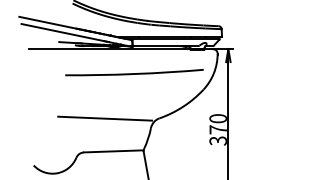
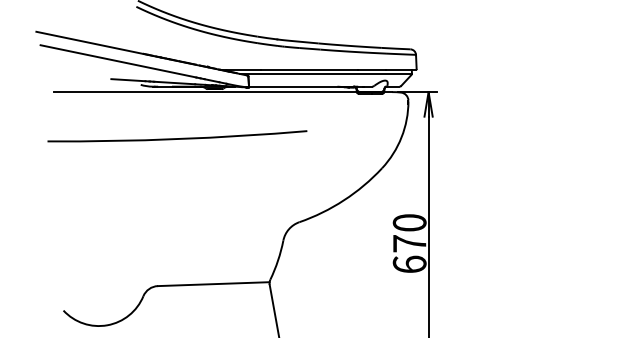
arc: (134, 73) -> (177, 138), moved
line: (105, 118) -> (198, 222), removed
text: (217, 140) -> (408, 263), 370 -> 670

